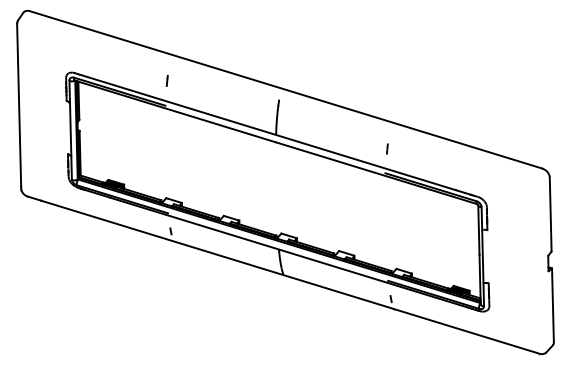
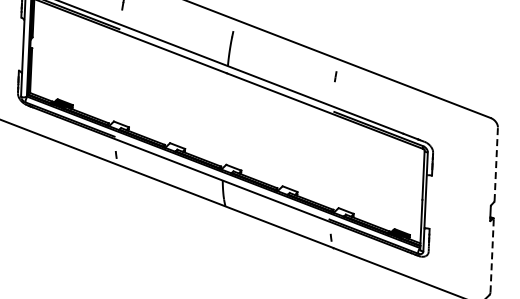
part: (387, 148) -> (335, 76), moved
line: (550, 214) -> (496, 164), solid -> dashed
line: (552, 305) -> (491, 255), solid -> dashed

